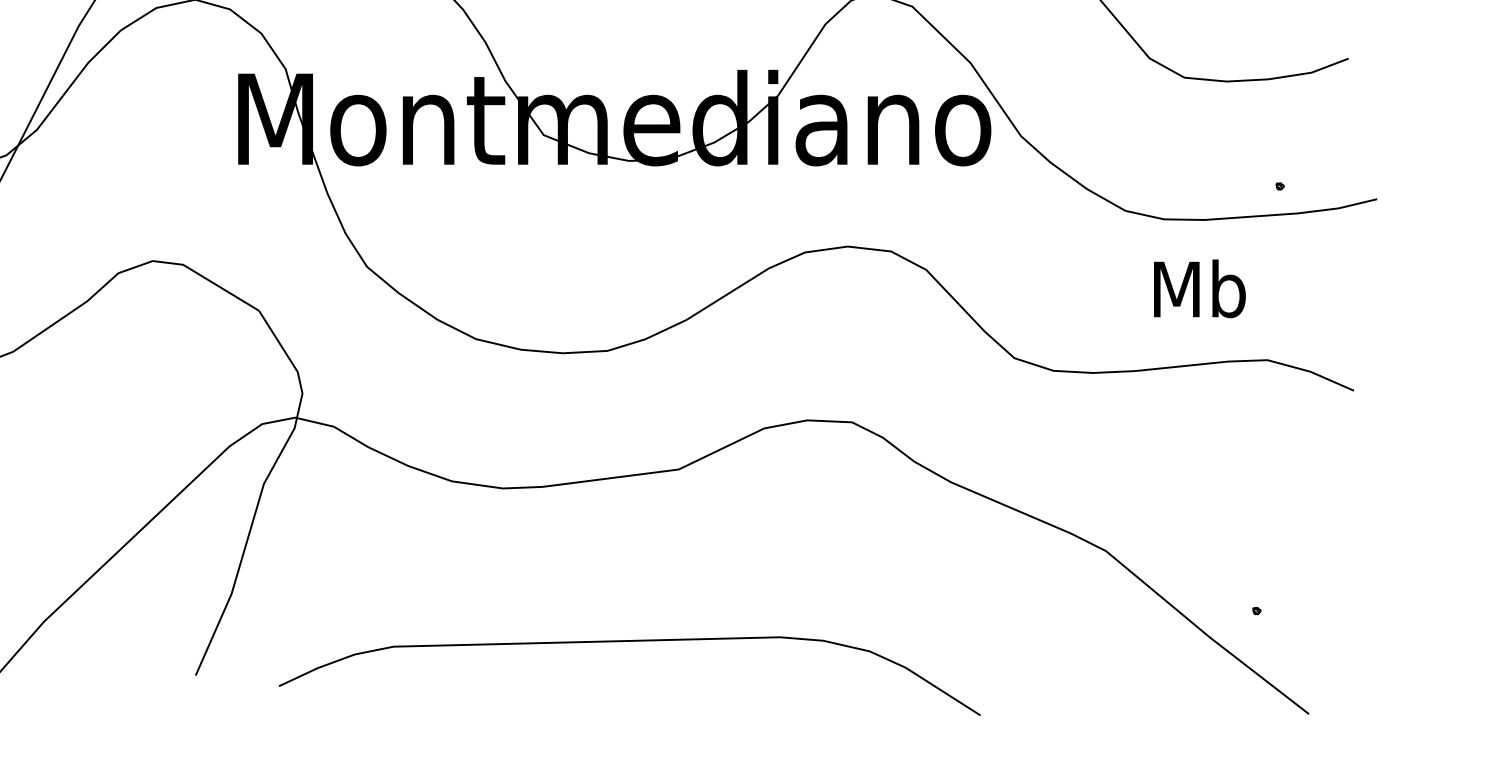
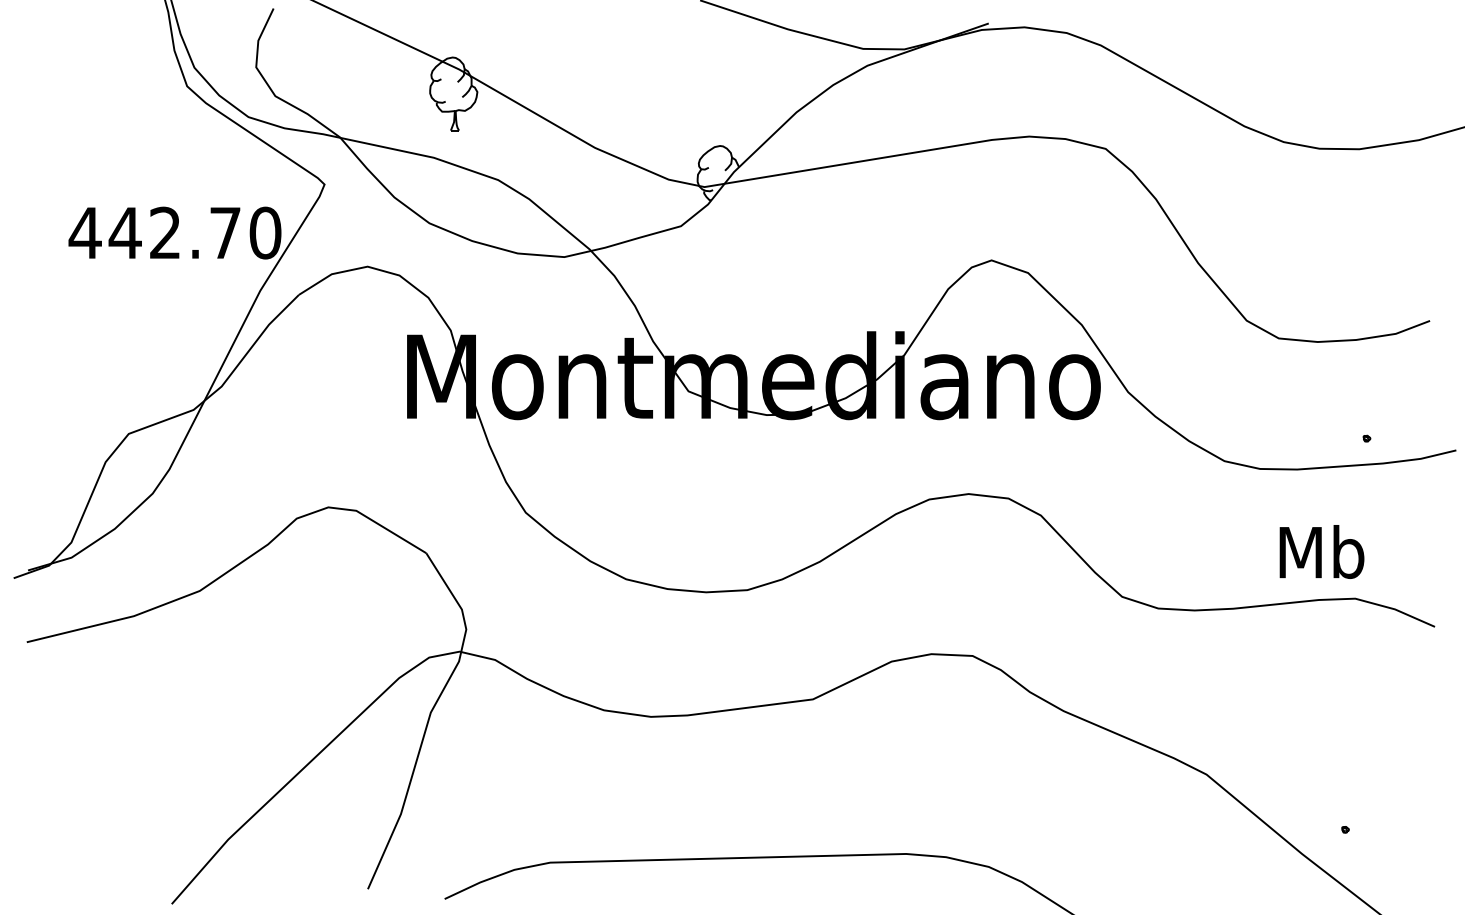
text: (1199, 288) -> (1321, 551), moved

